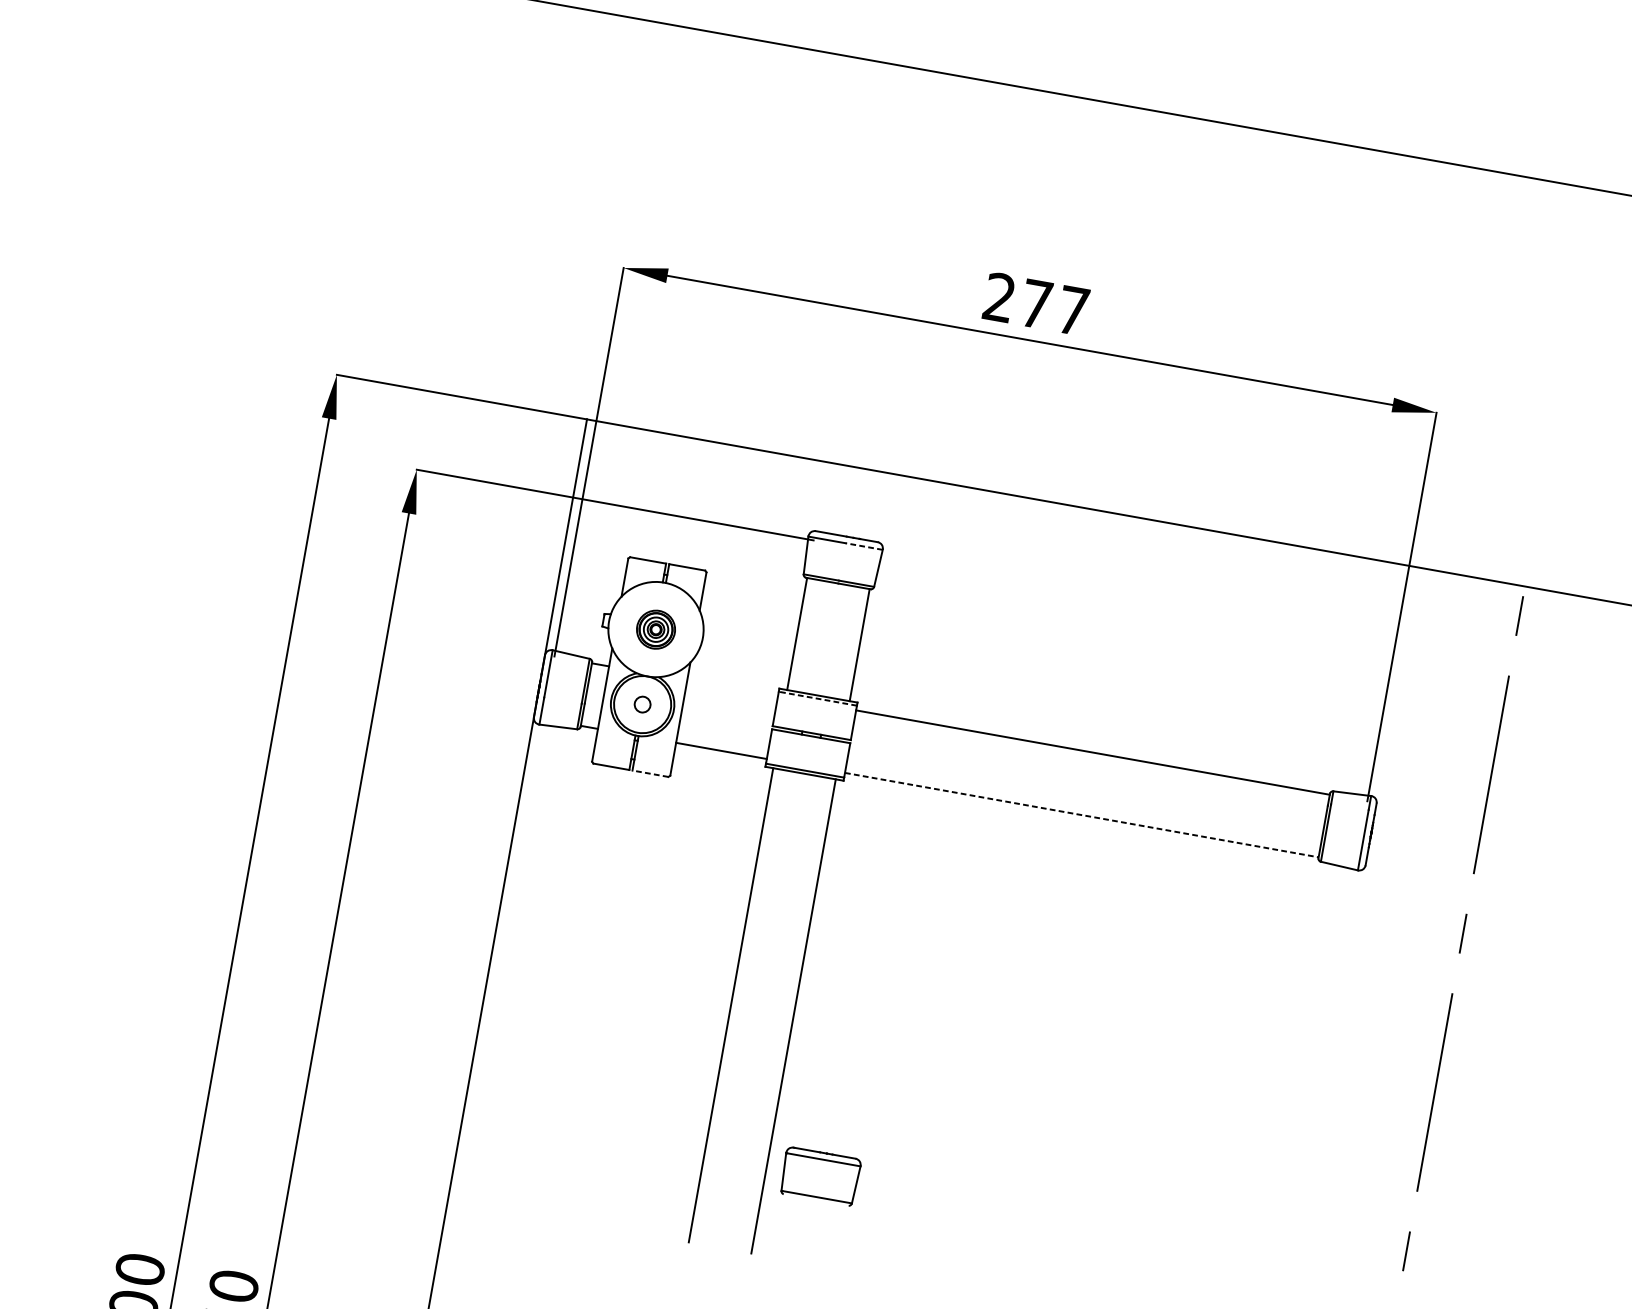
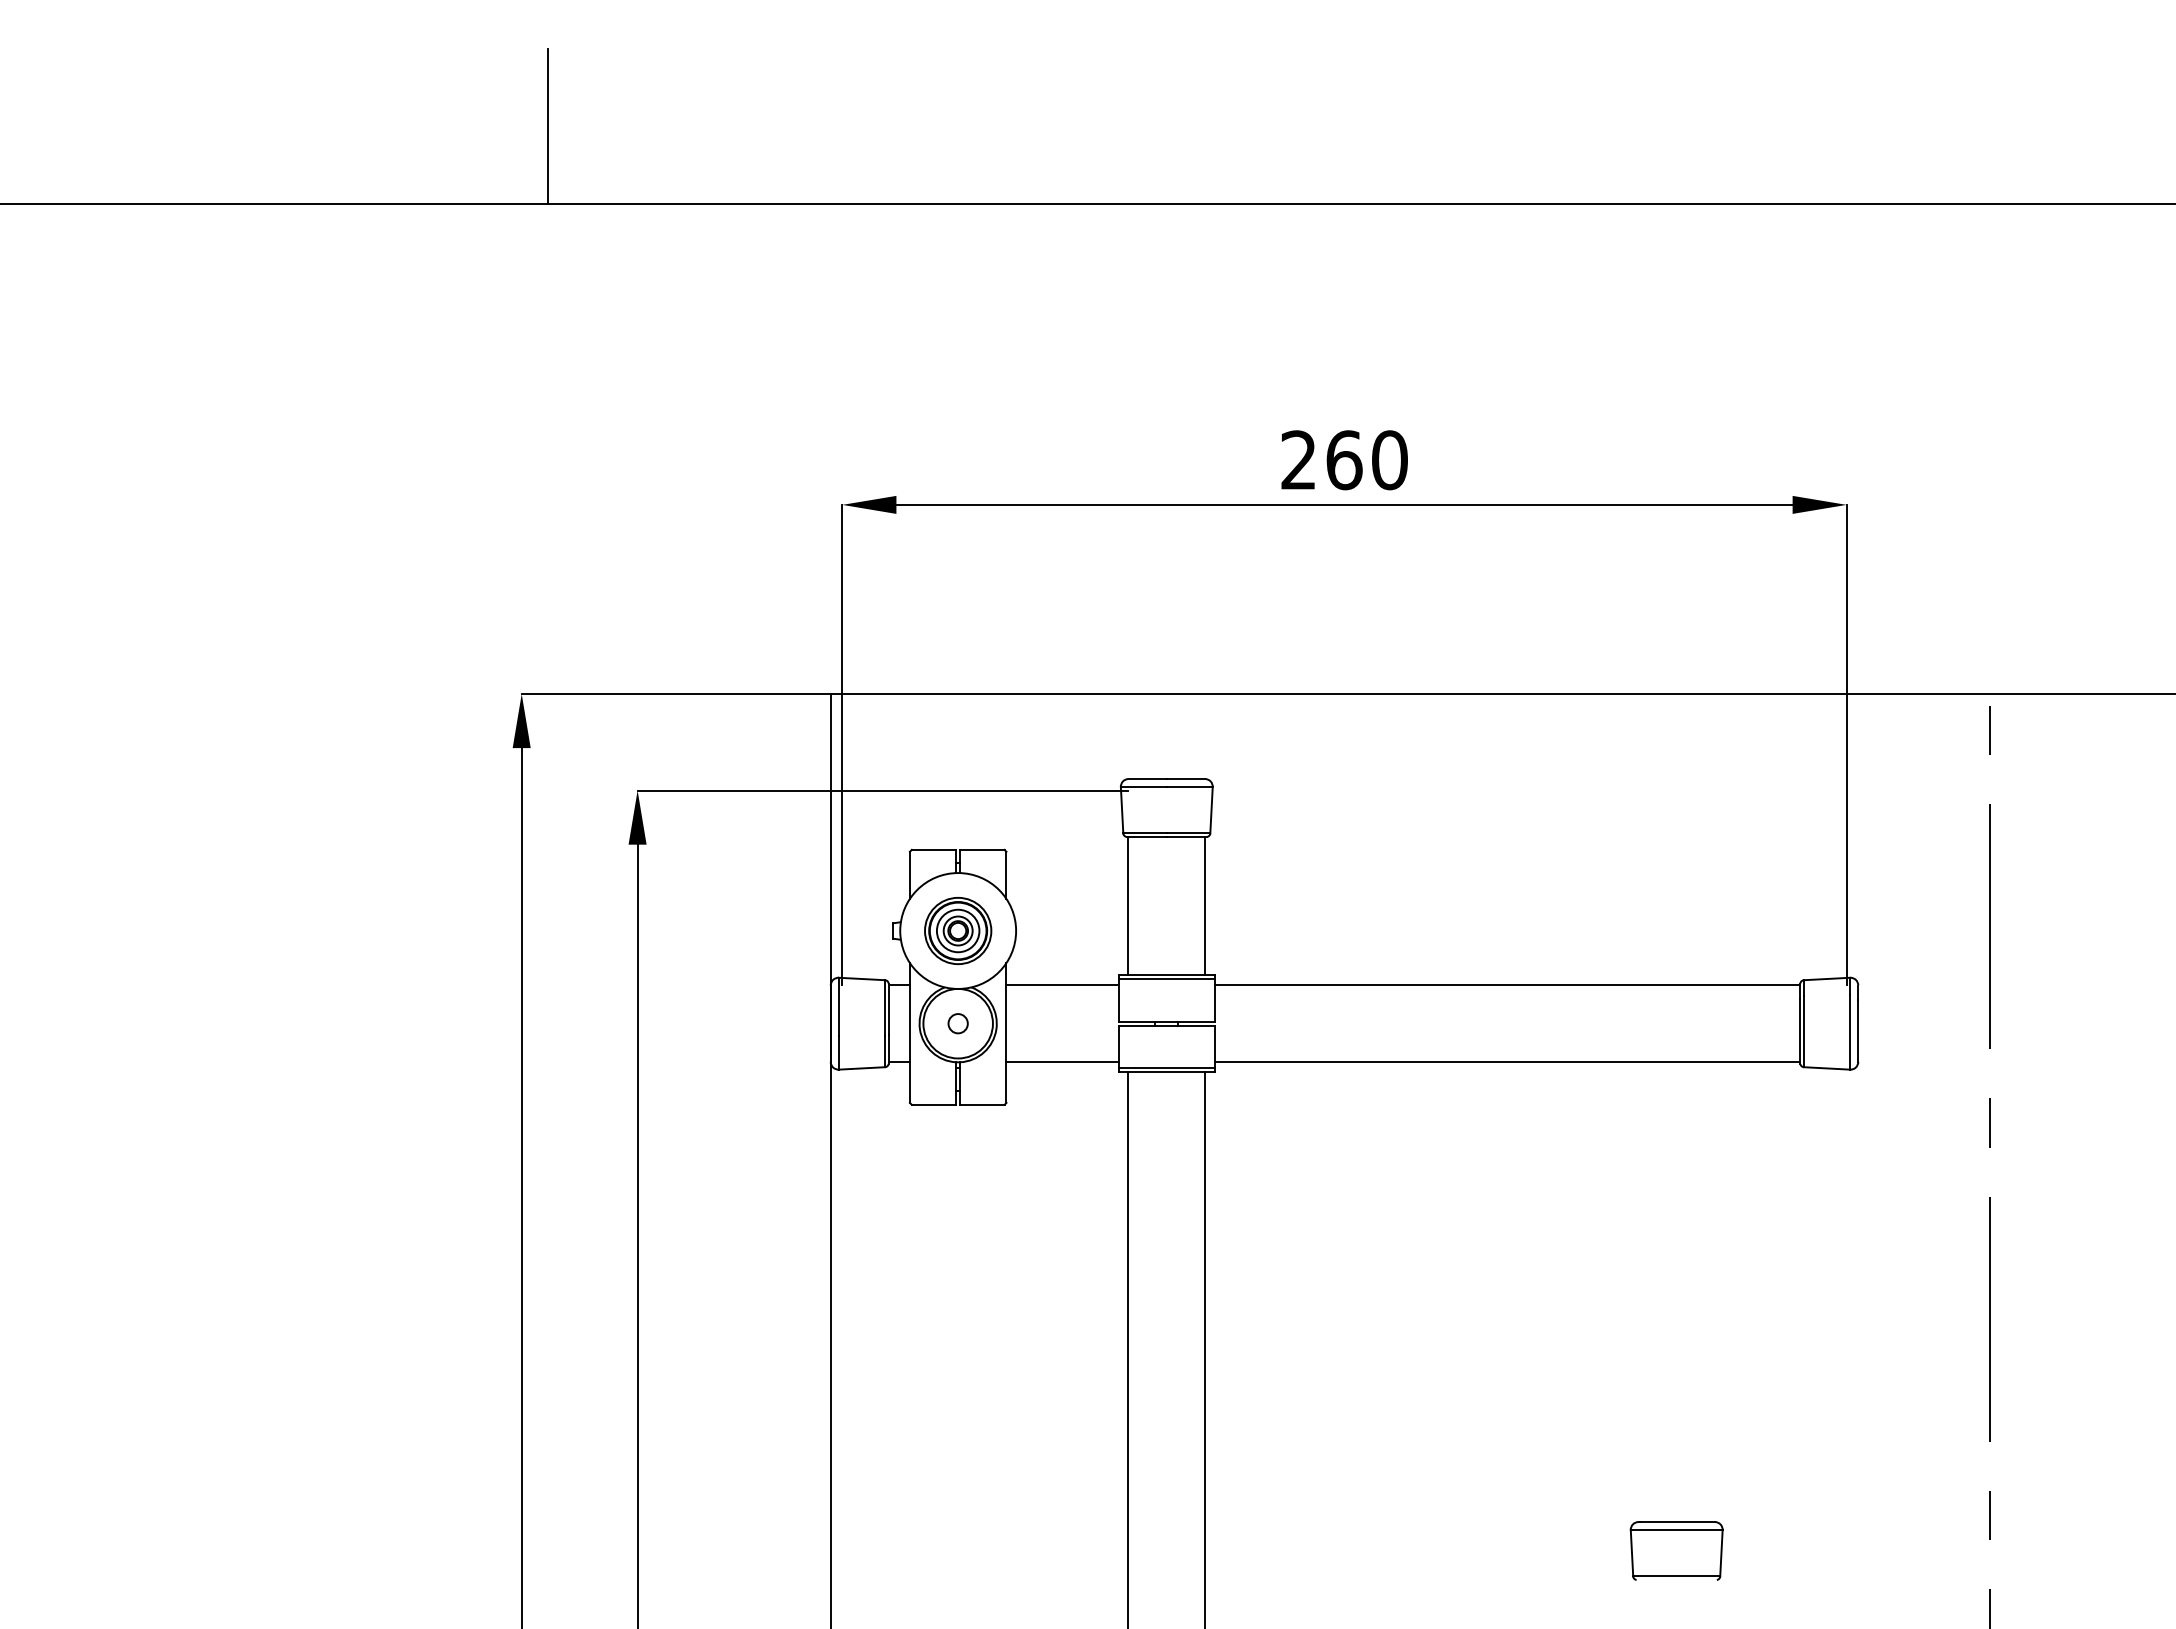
text: (1054, 307) -> (1366, 460), 277 -> 260
line: (863, 546) -> (1189, 787), dashed -> solid
part: (656, 630) -> (958, 931), size x1.43
line: (732, 688) -> (1062, 985), added
line: (817, 698) -> (1166, 979), dashed -> solid
line: (649, 773) -> (981, 1104), dashed -> solid
line: (1081, 815) -> (1507, 1062), dashed -> solid
part: (820, 1176) -> (1676, 1550), moved

